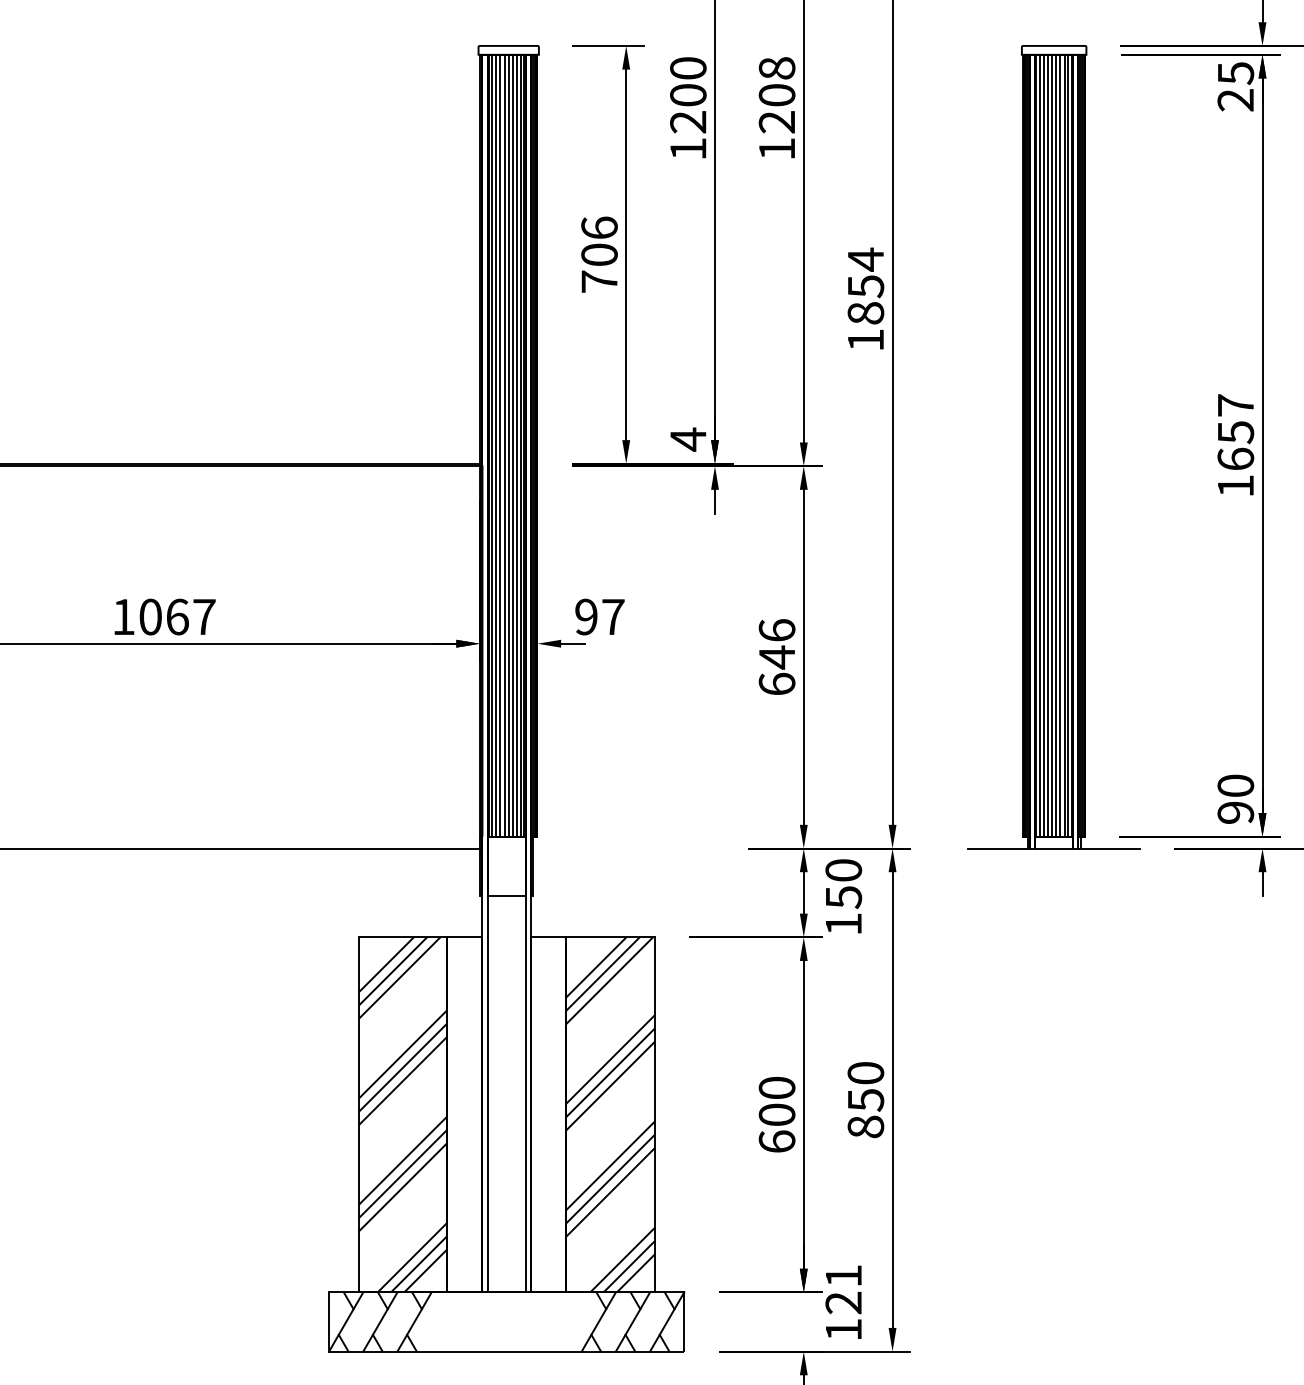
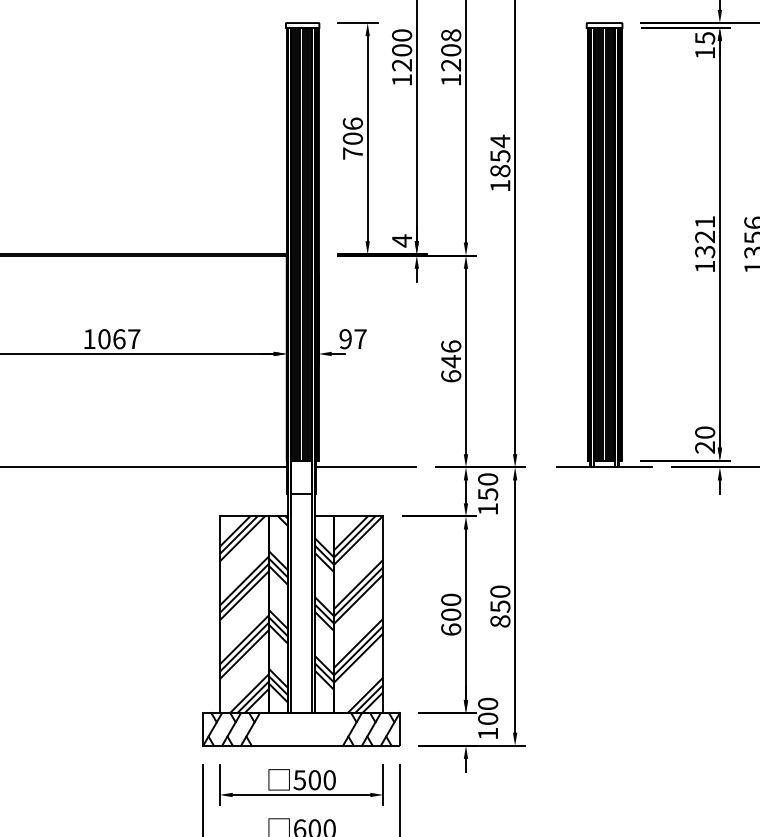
text: (1234, 100) -> (704, 53), 25 -> 15
text: (1236, 431) -> (705, 236), 1657 -> 1321
text: (1236, 812) -> (705, 447), 90 -> 20
line: (624, 848) -> (366, 467), added
hatch: (465, 1105) -> (278, 609), added
hatch: (548, 1114) -> (324, 614), added
text: (844, 1289) -> (488, 711), 121 -> 100

